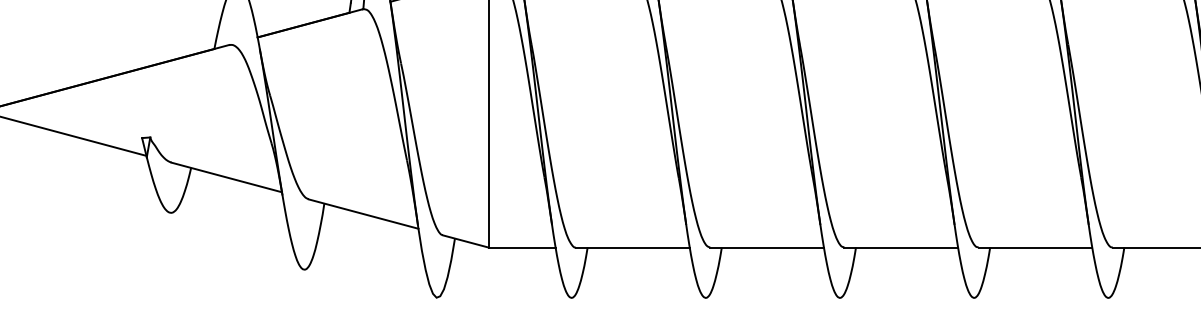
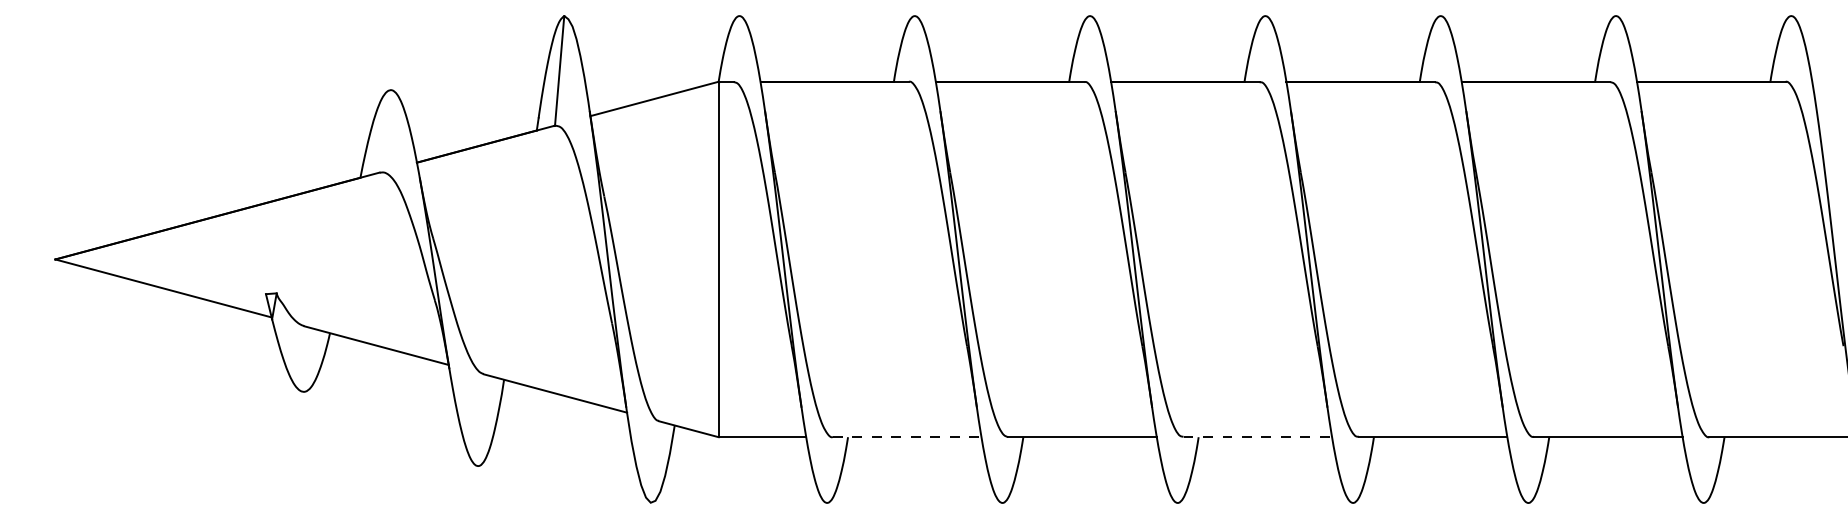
line: (633, 247) -> (907, 437), solid -> dashed
line: (901, 247) -> (1258, 437), solid -> dashed

